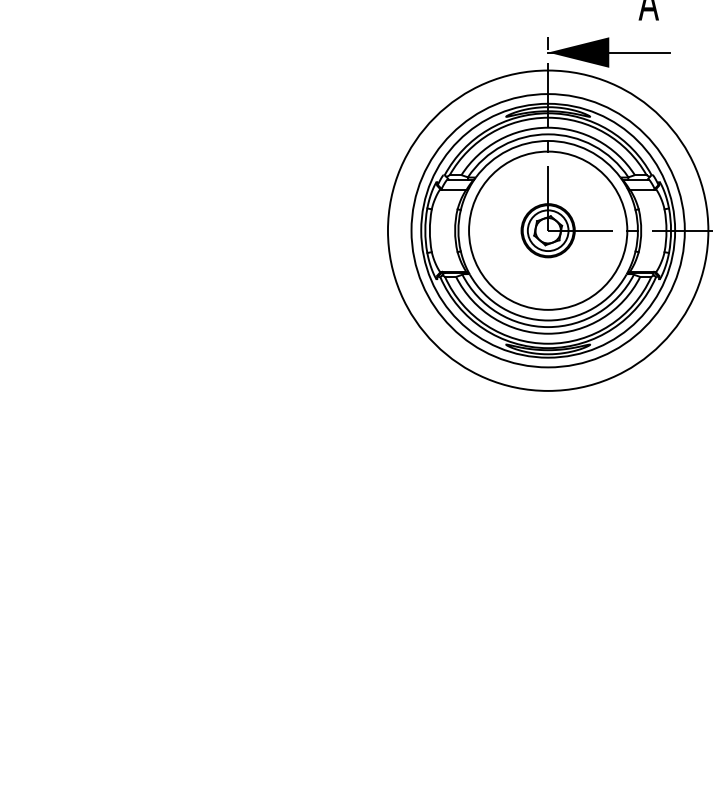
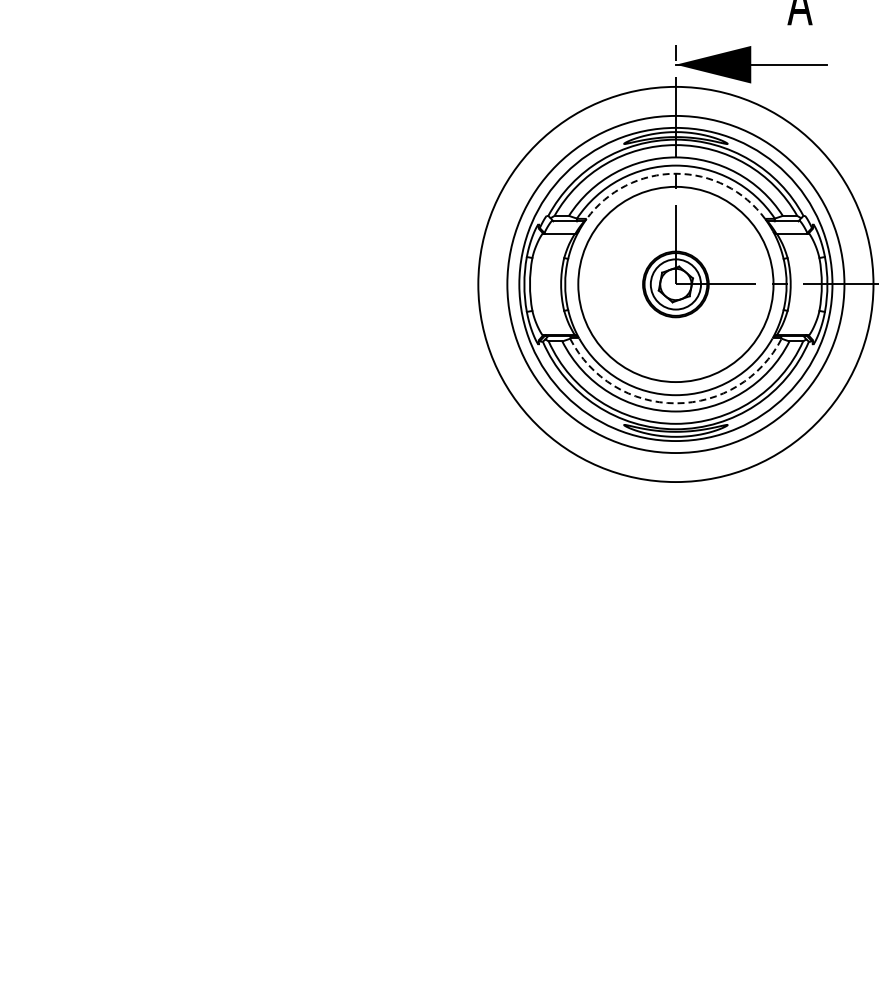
arc: (547, 140) -> (675, 173), solid -> dashed
arc: (547, 327) -> (675, 403), solid -> dashed

